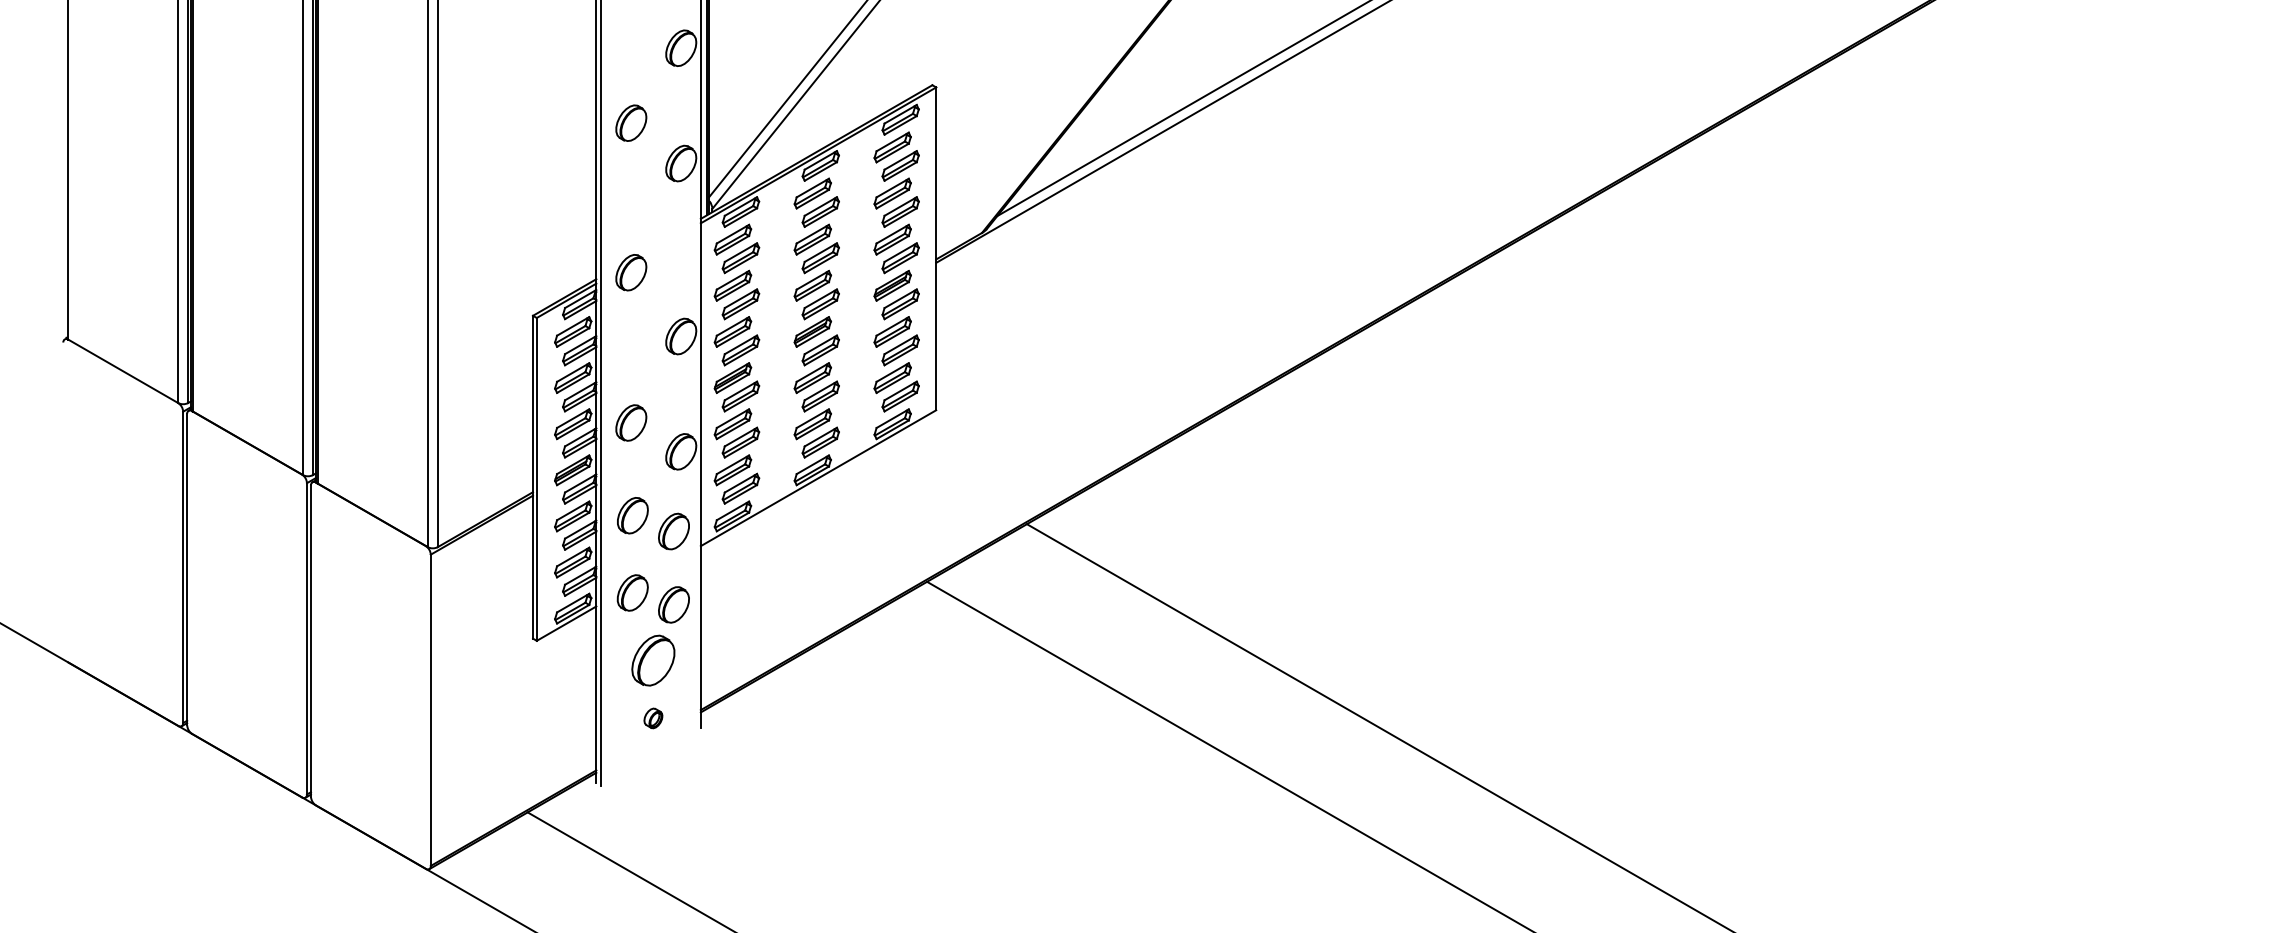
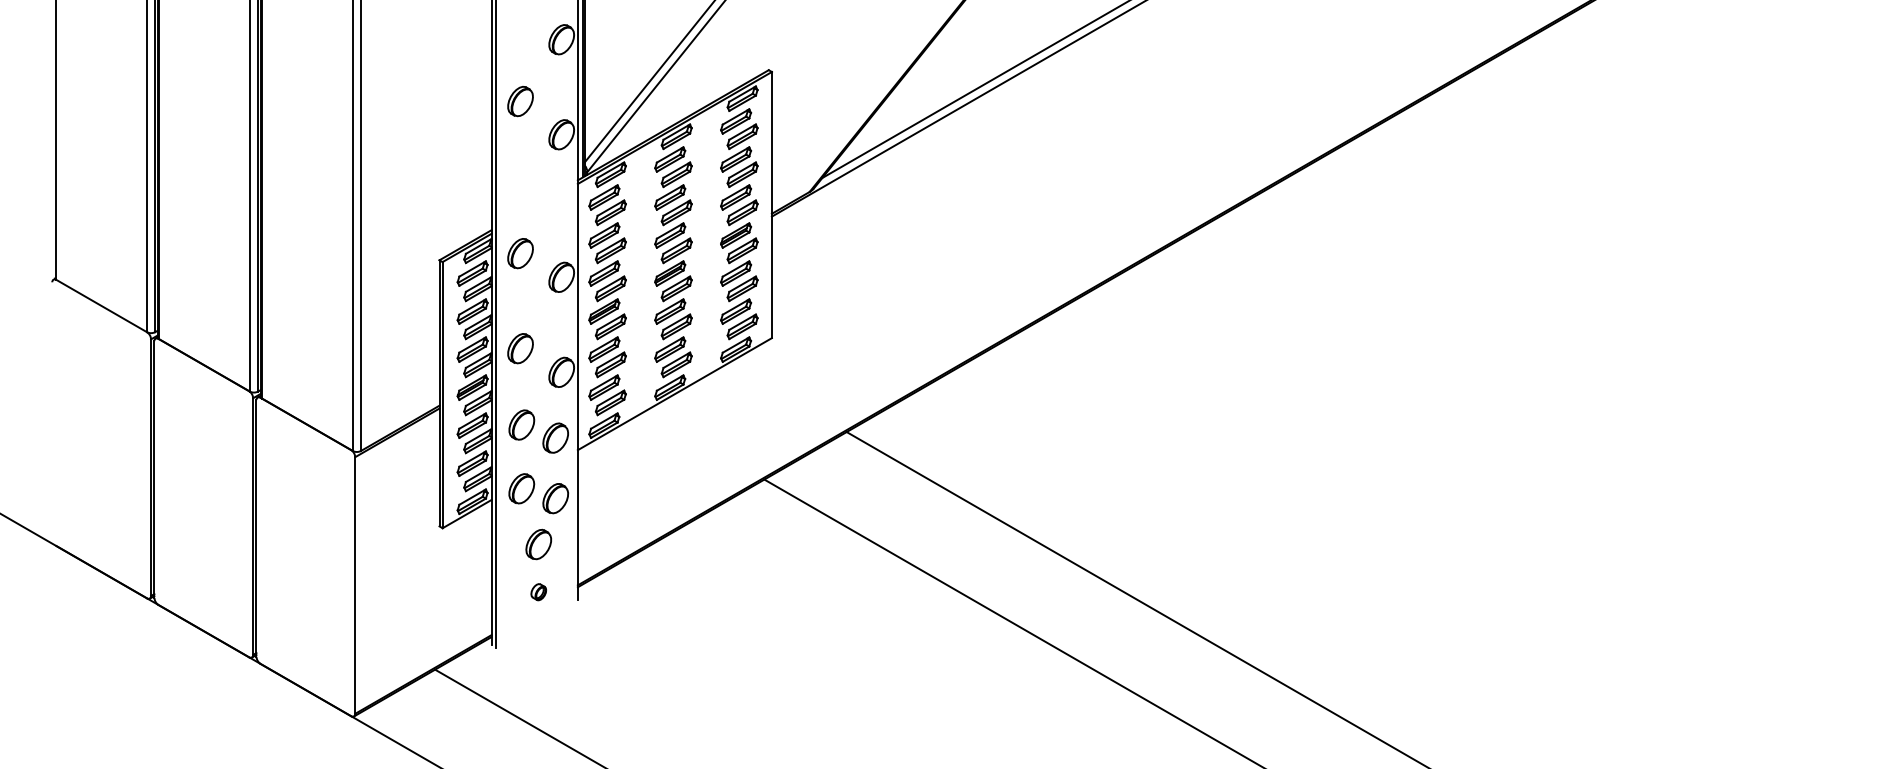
part: (631, 272) -> (520, 253), moved
part: (653, 660) -> (538, 544), size x0.71

